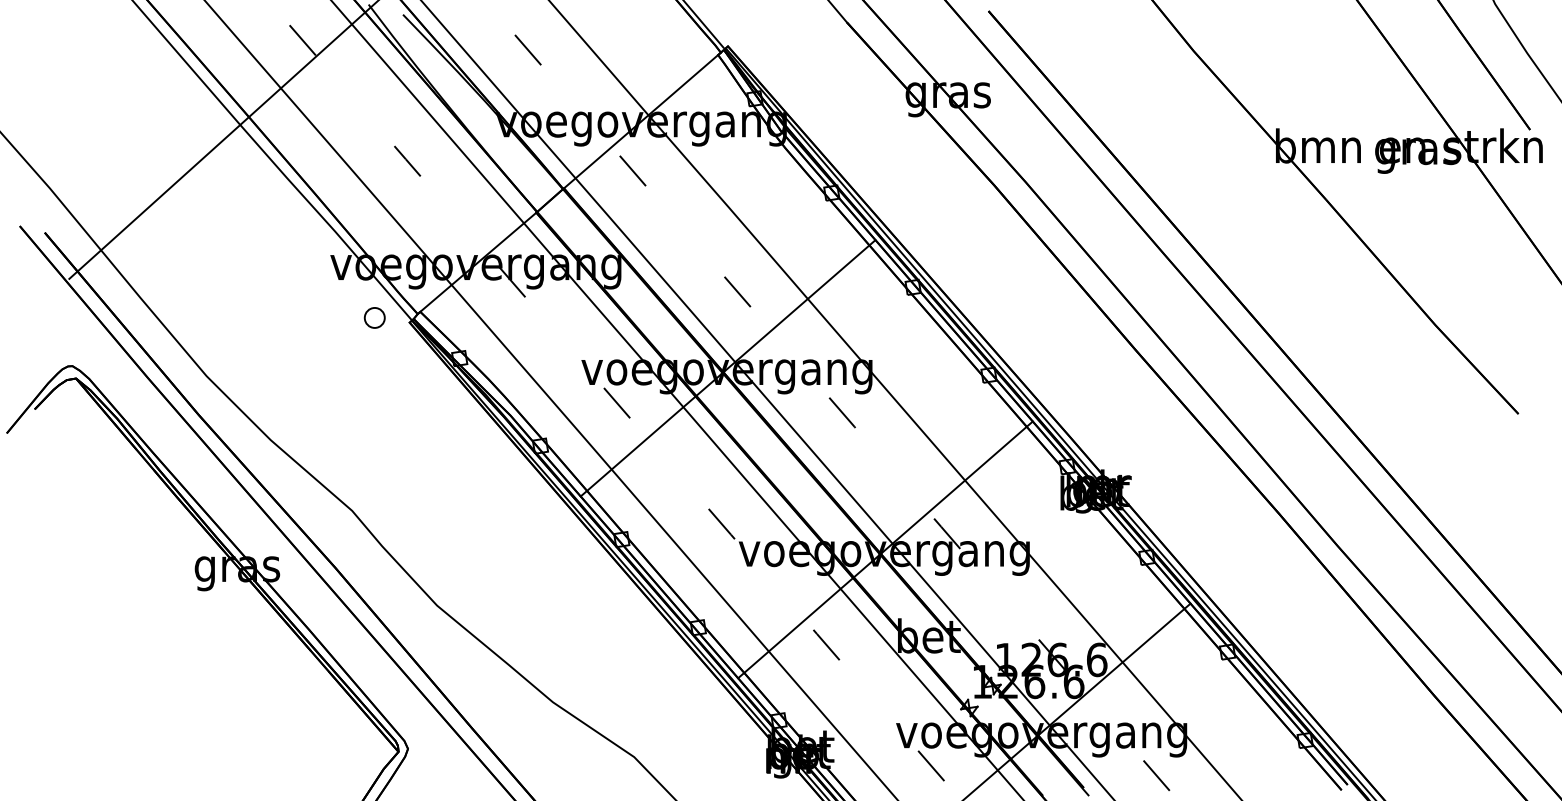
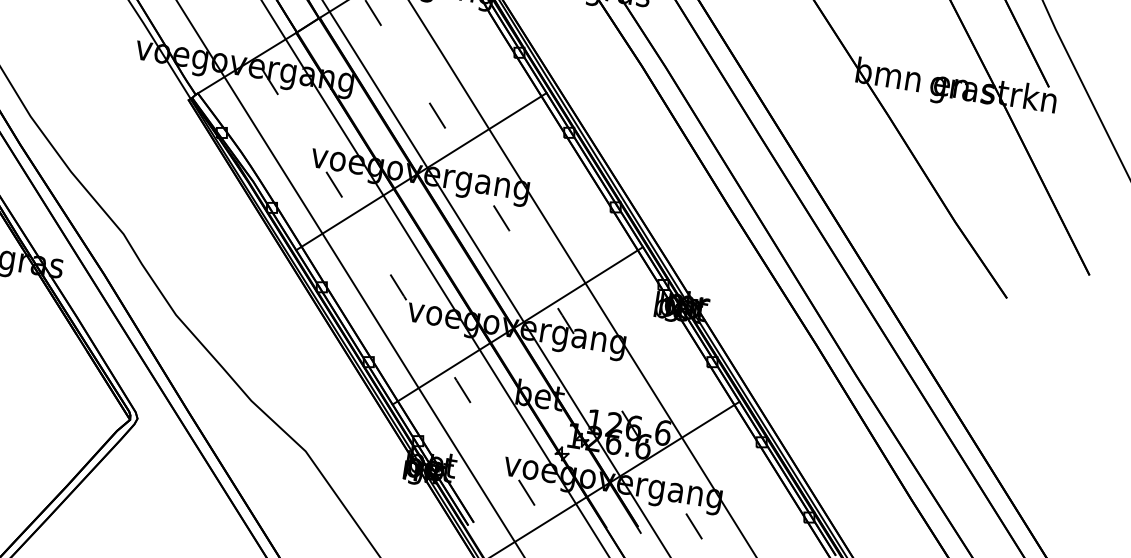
part: (374, 317) -> (162, 92), removed

